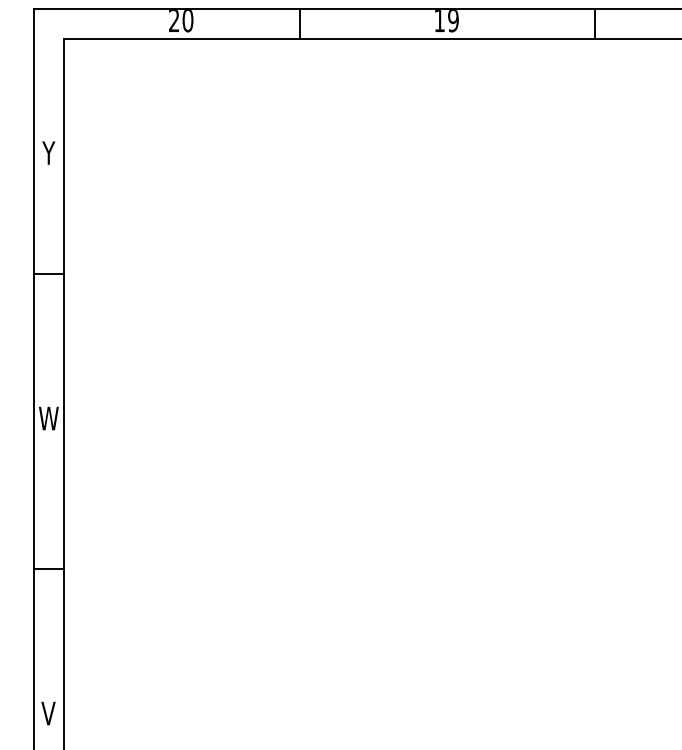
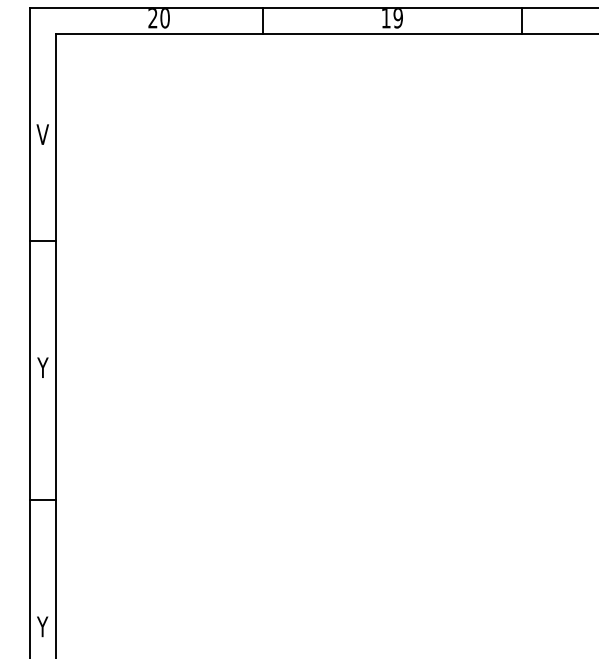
text: (48, 152) -> (42, 134), Y -> V
text: (48, 418) -> (42, 367), W -> Y
text: (48, 713) -> (42, 626), V -> Y

